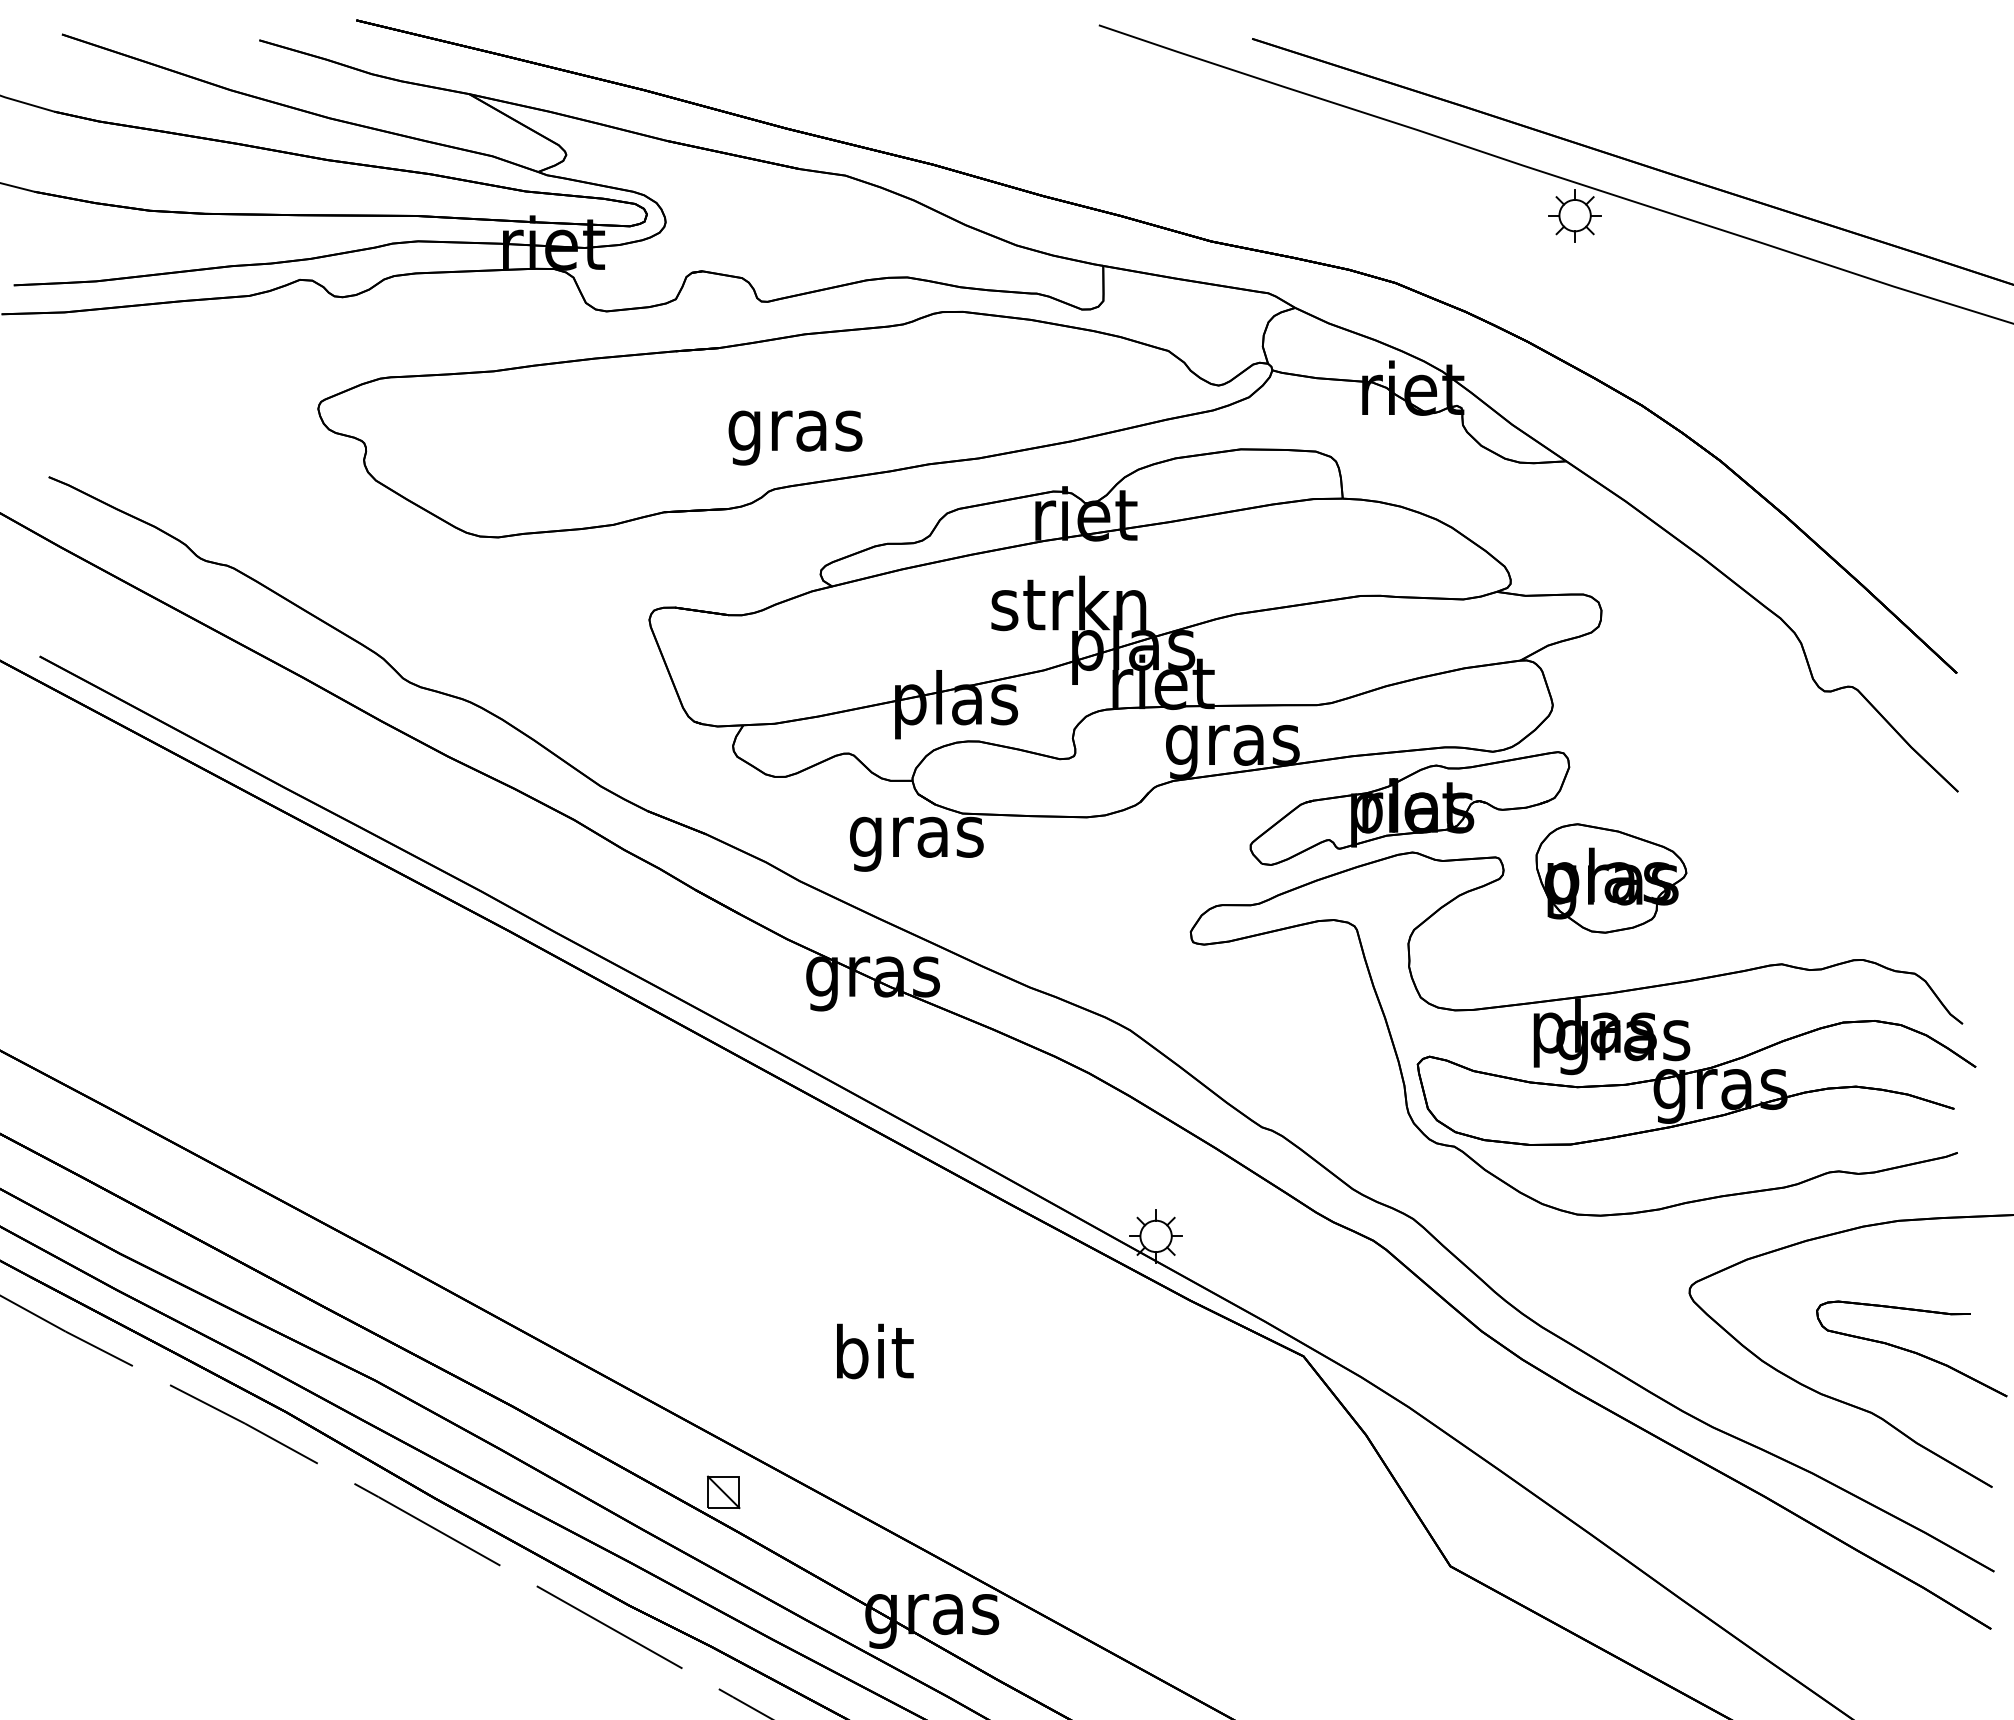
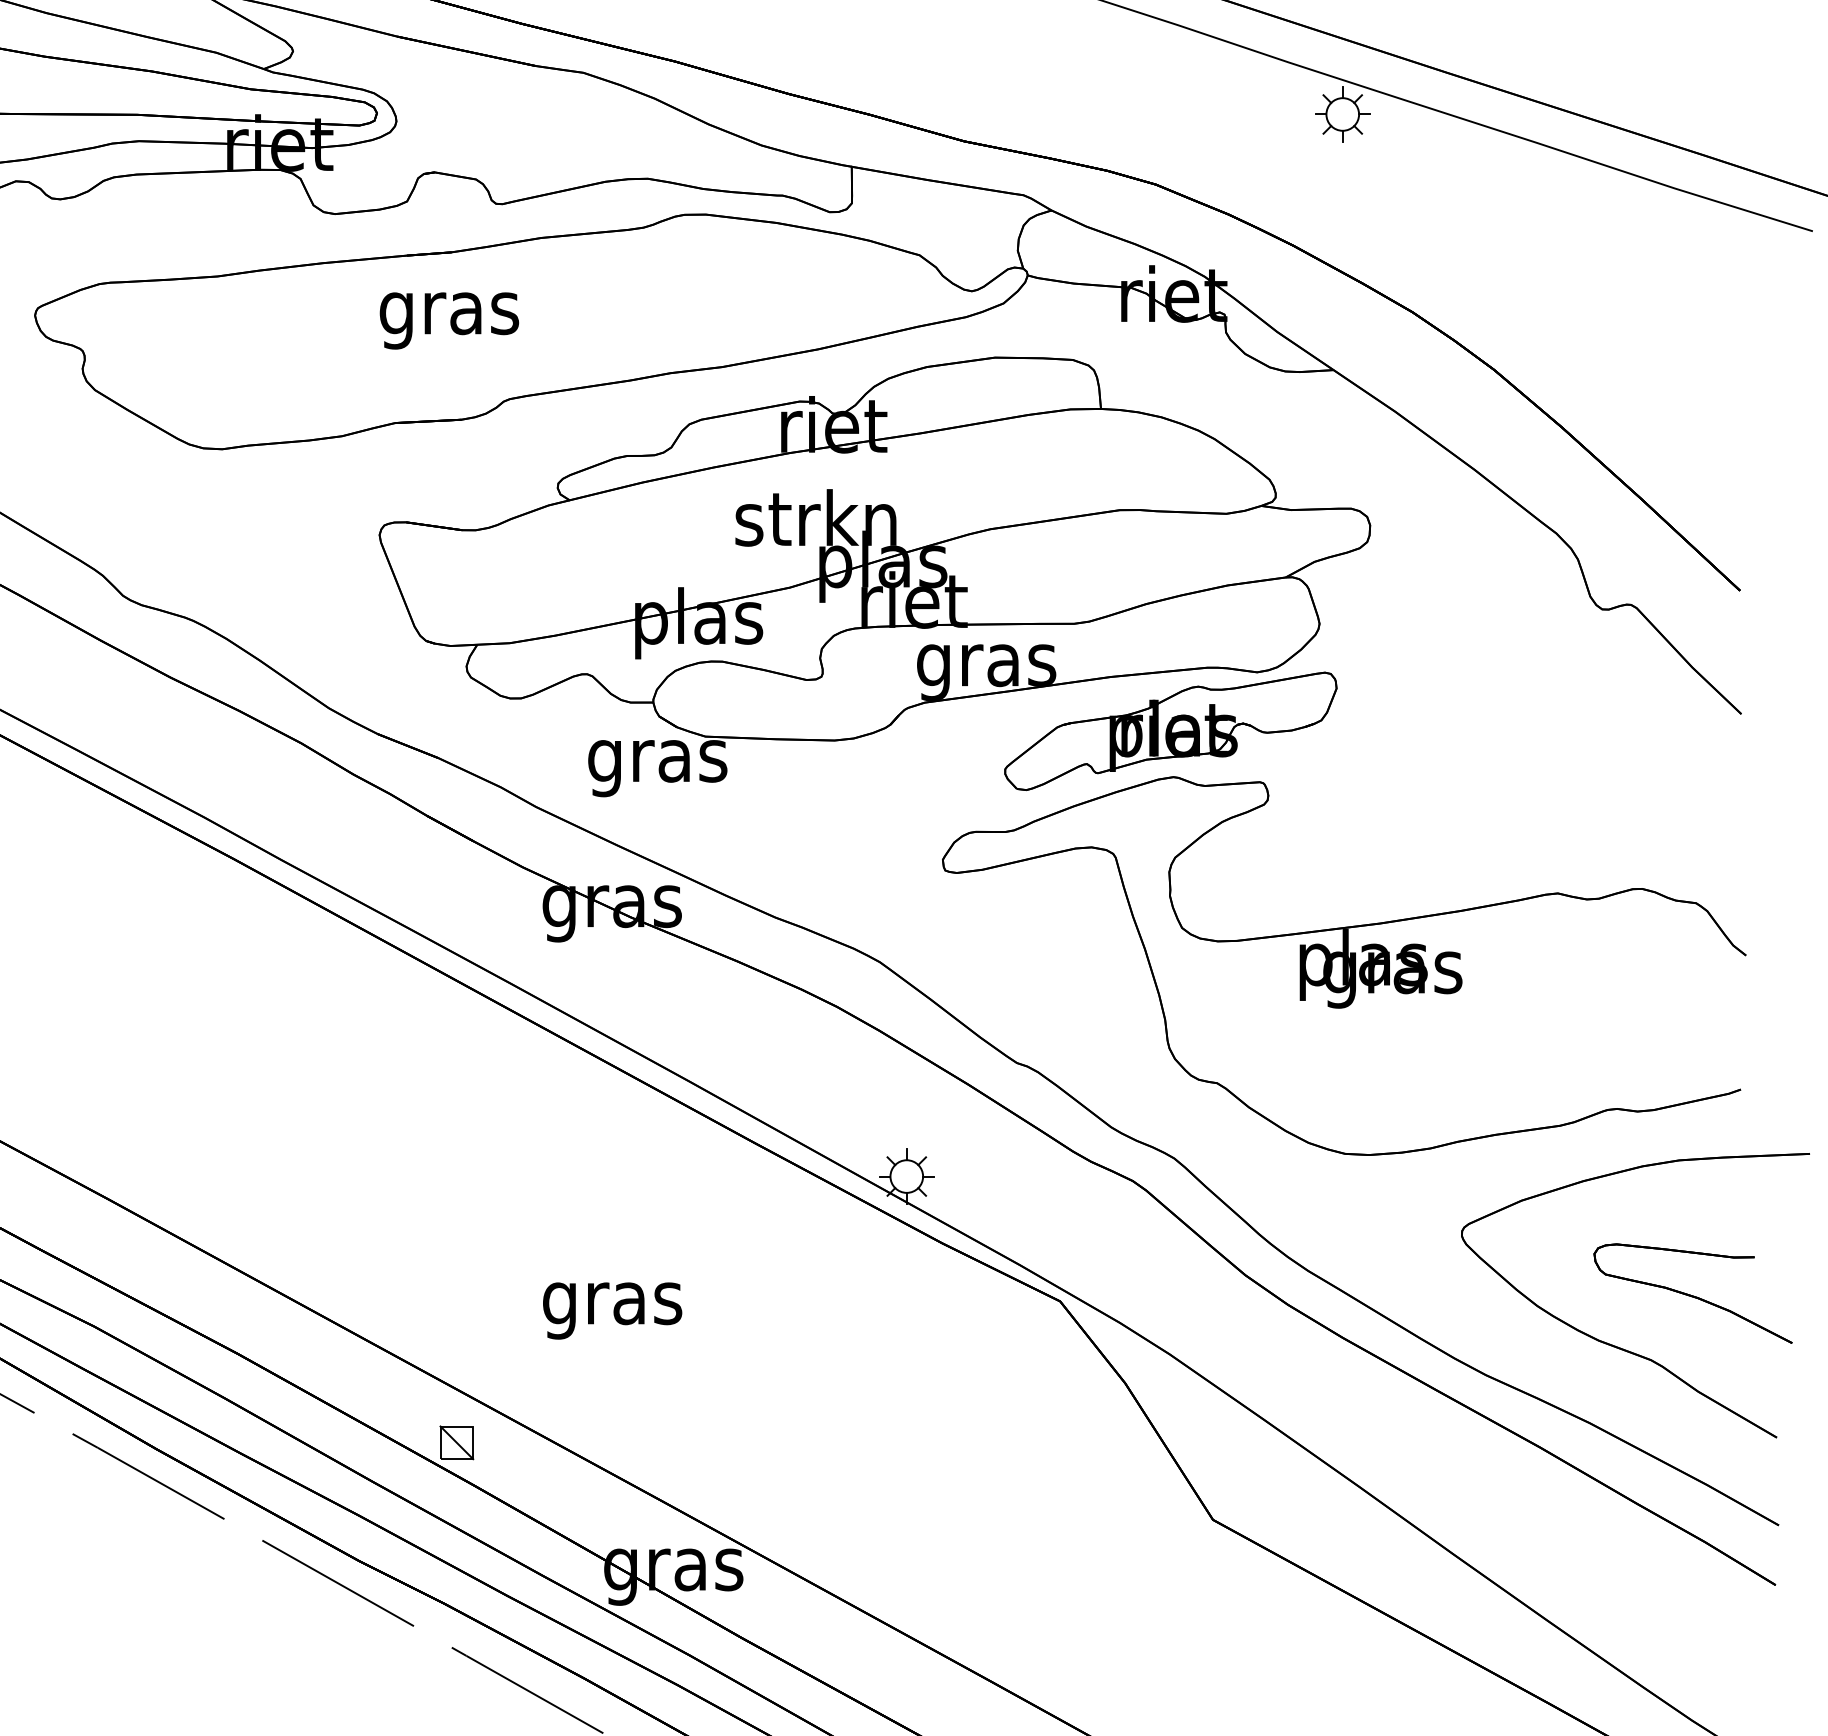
text: (795, 437) -> (449, 320), moved
part: (1611, 878) -> (1380, 804), removed
part: (1696, 1082) -> (1469, 1016), removed
text: (873, 1358) -> (612, 1303), bit -> gras

